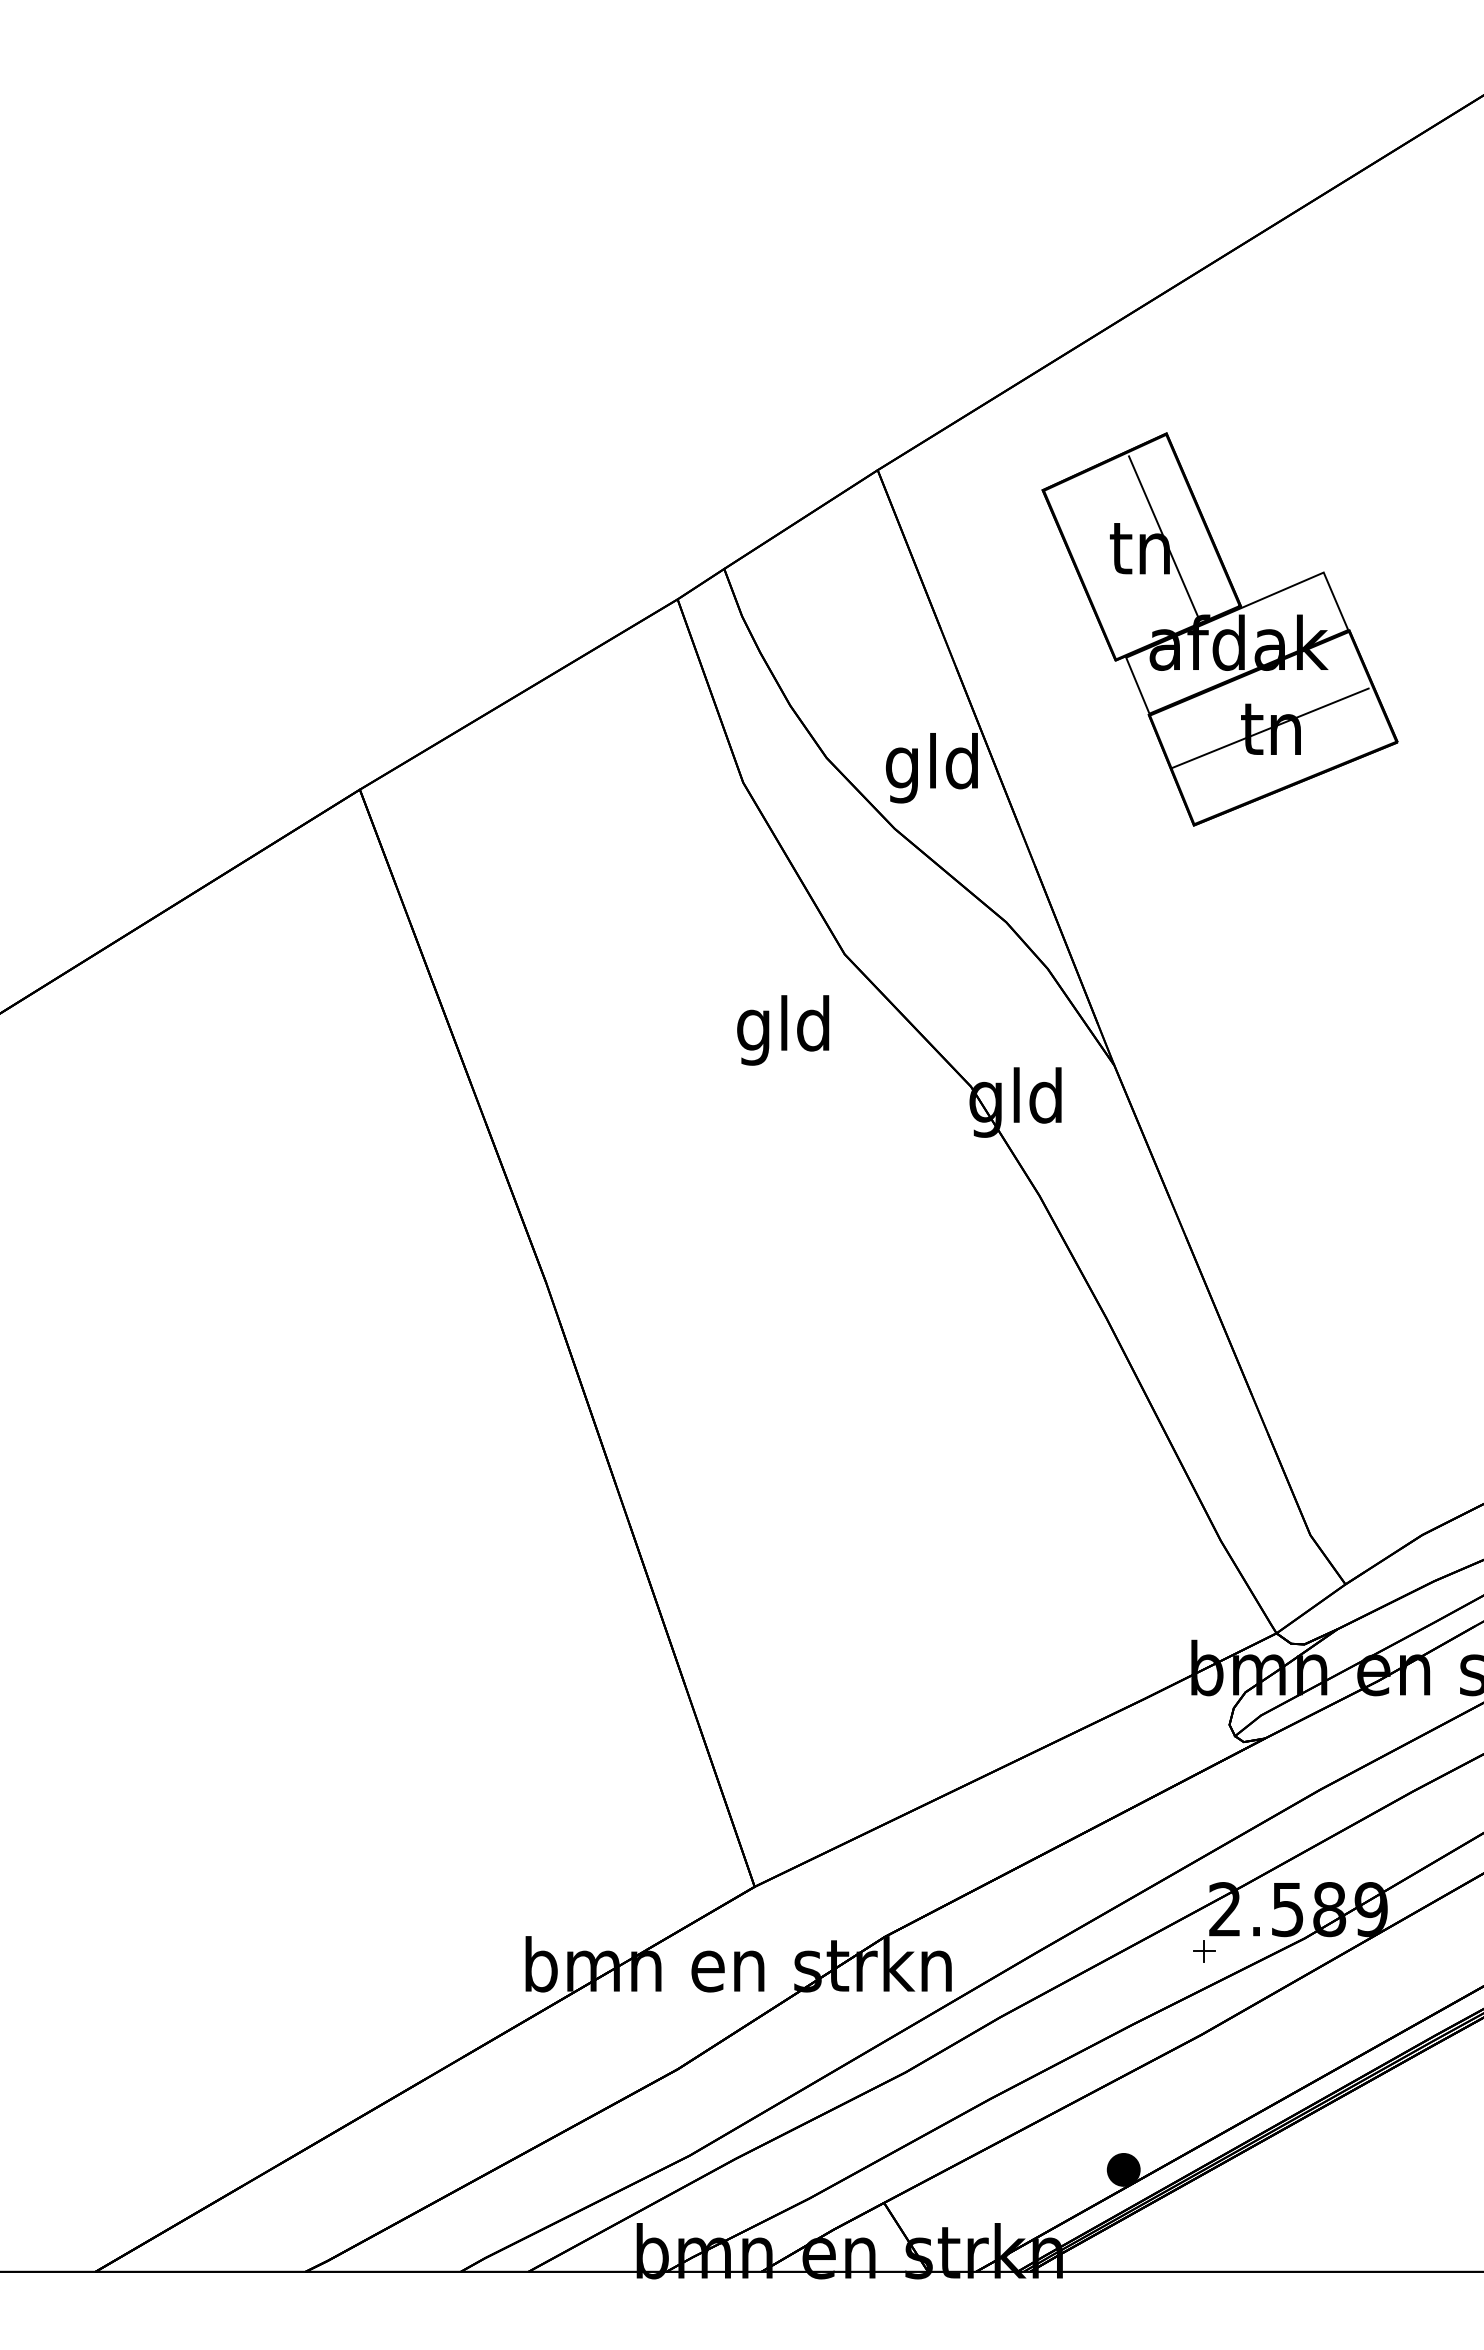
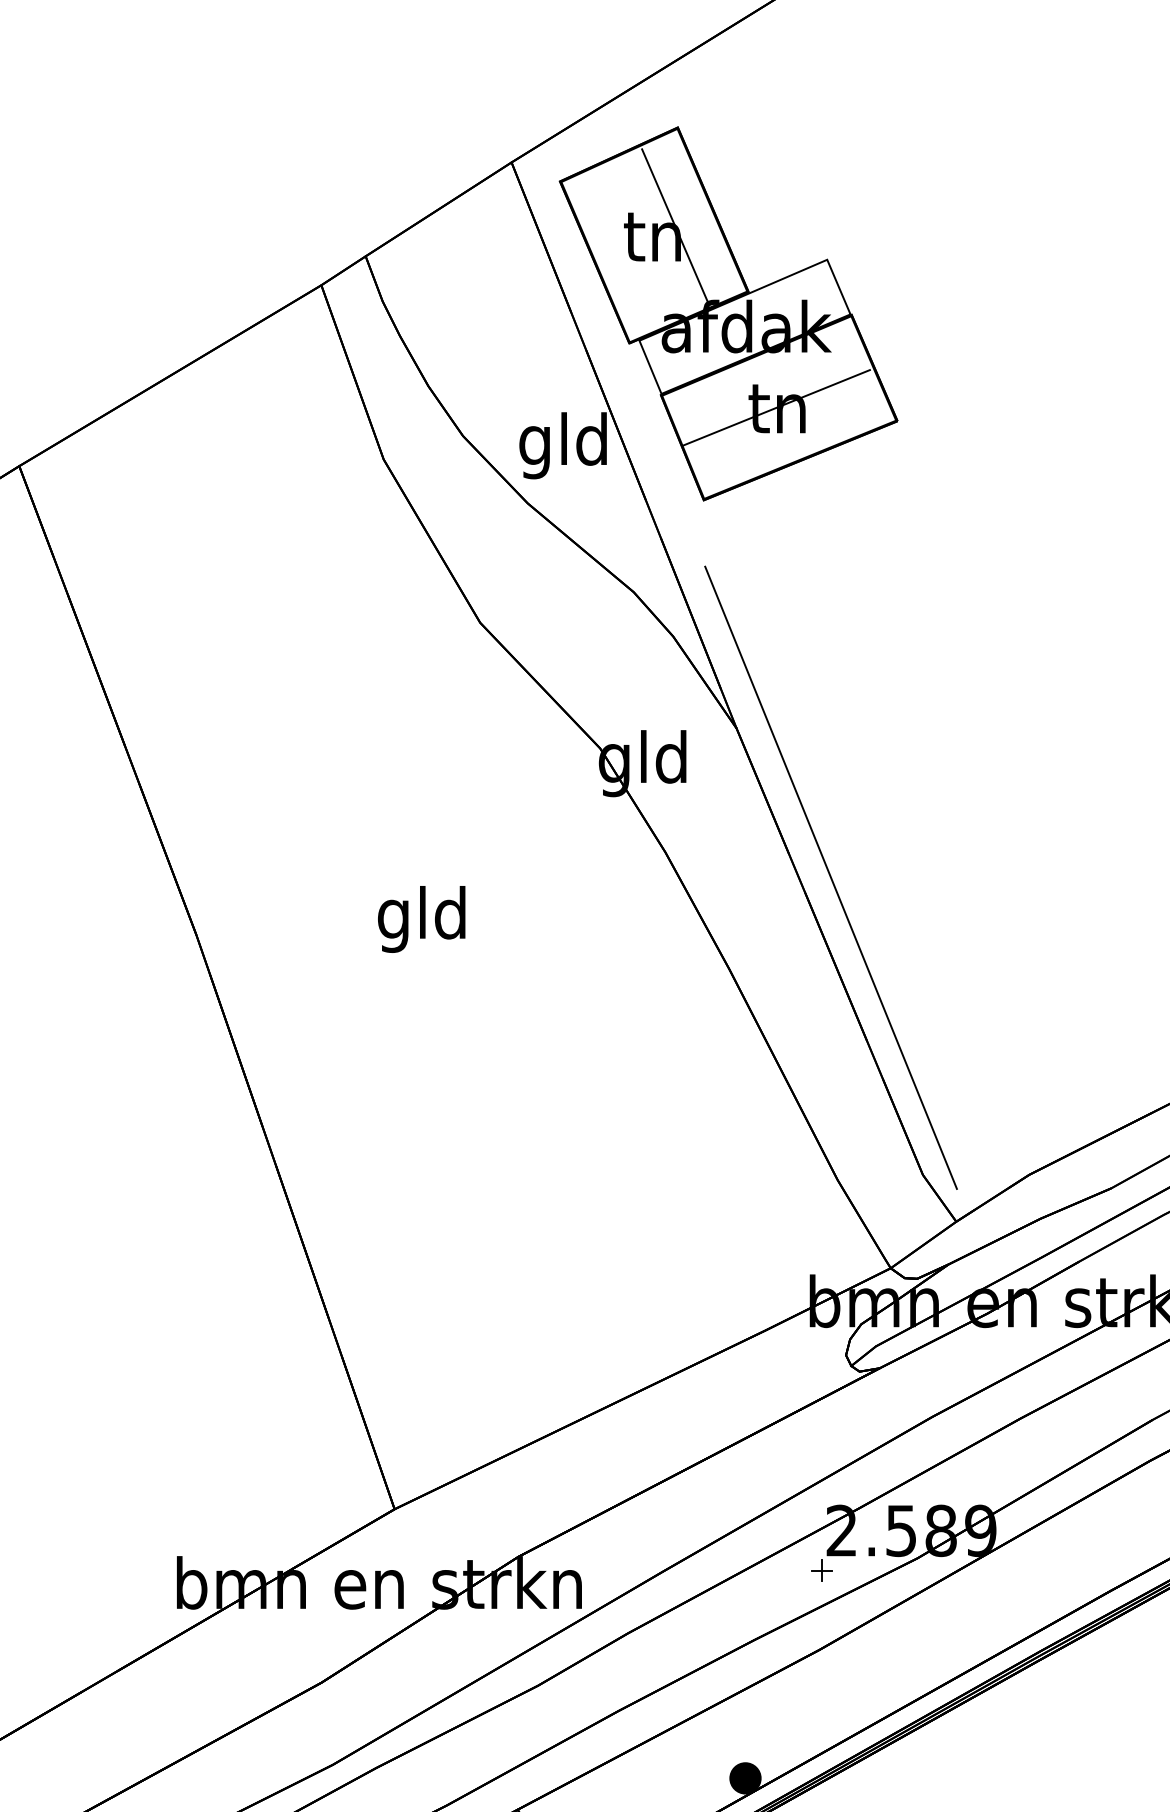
part: (1219, 629) -> (728, 313), moved
text: (783, 1030) -> (422, 919), moved
line: (1213, 1222) -> (830, 877), added

